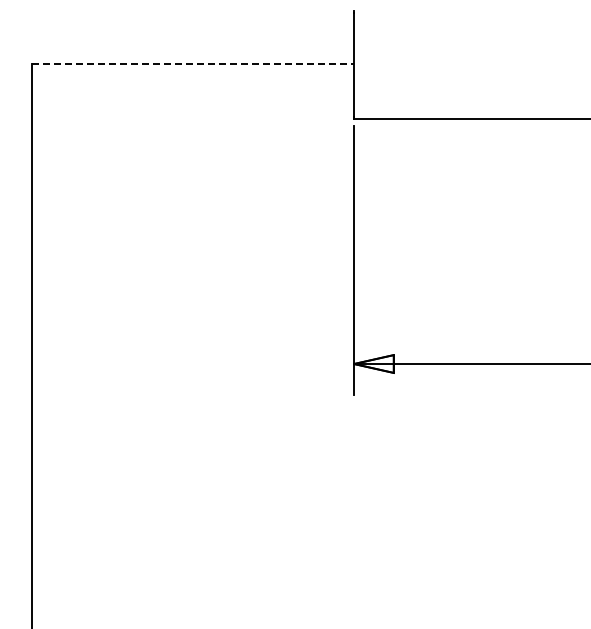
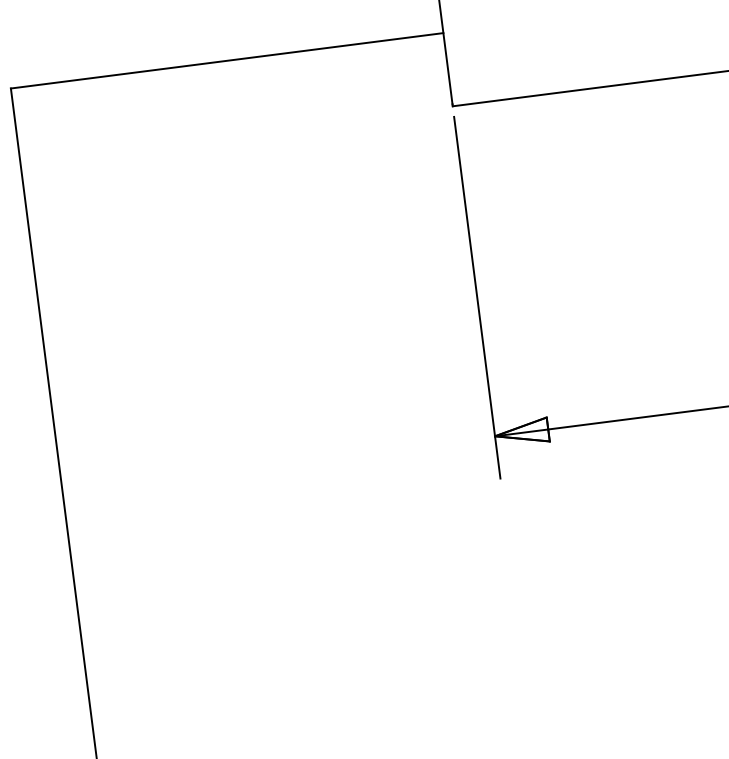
line: (193, 64) -> (227, 61), dashed -> solid

